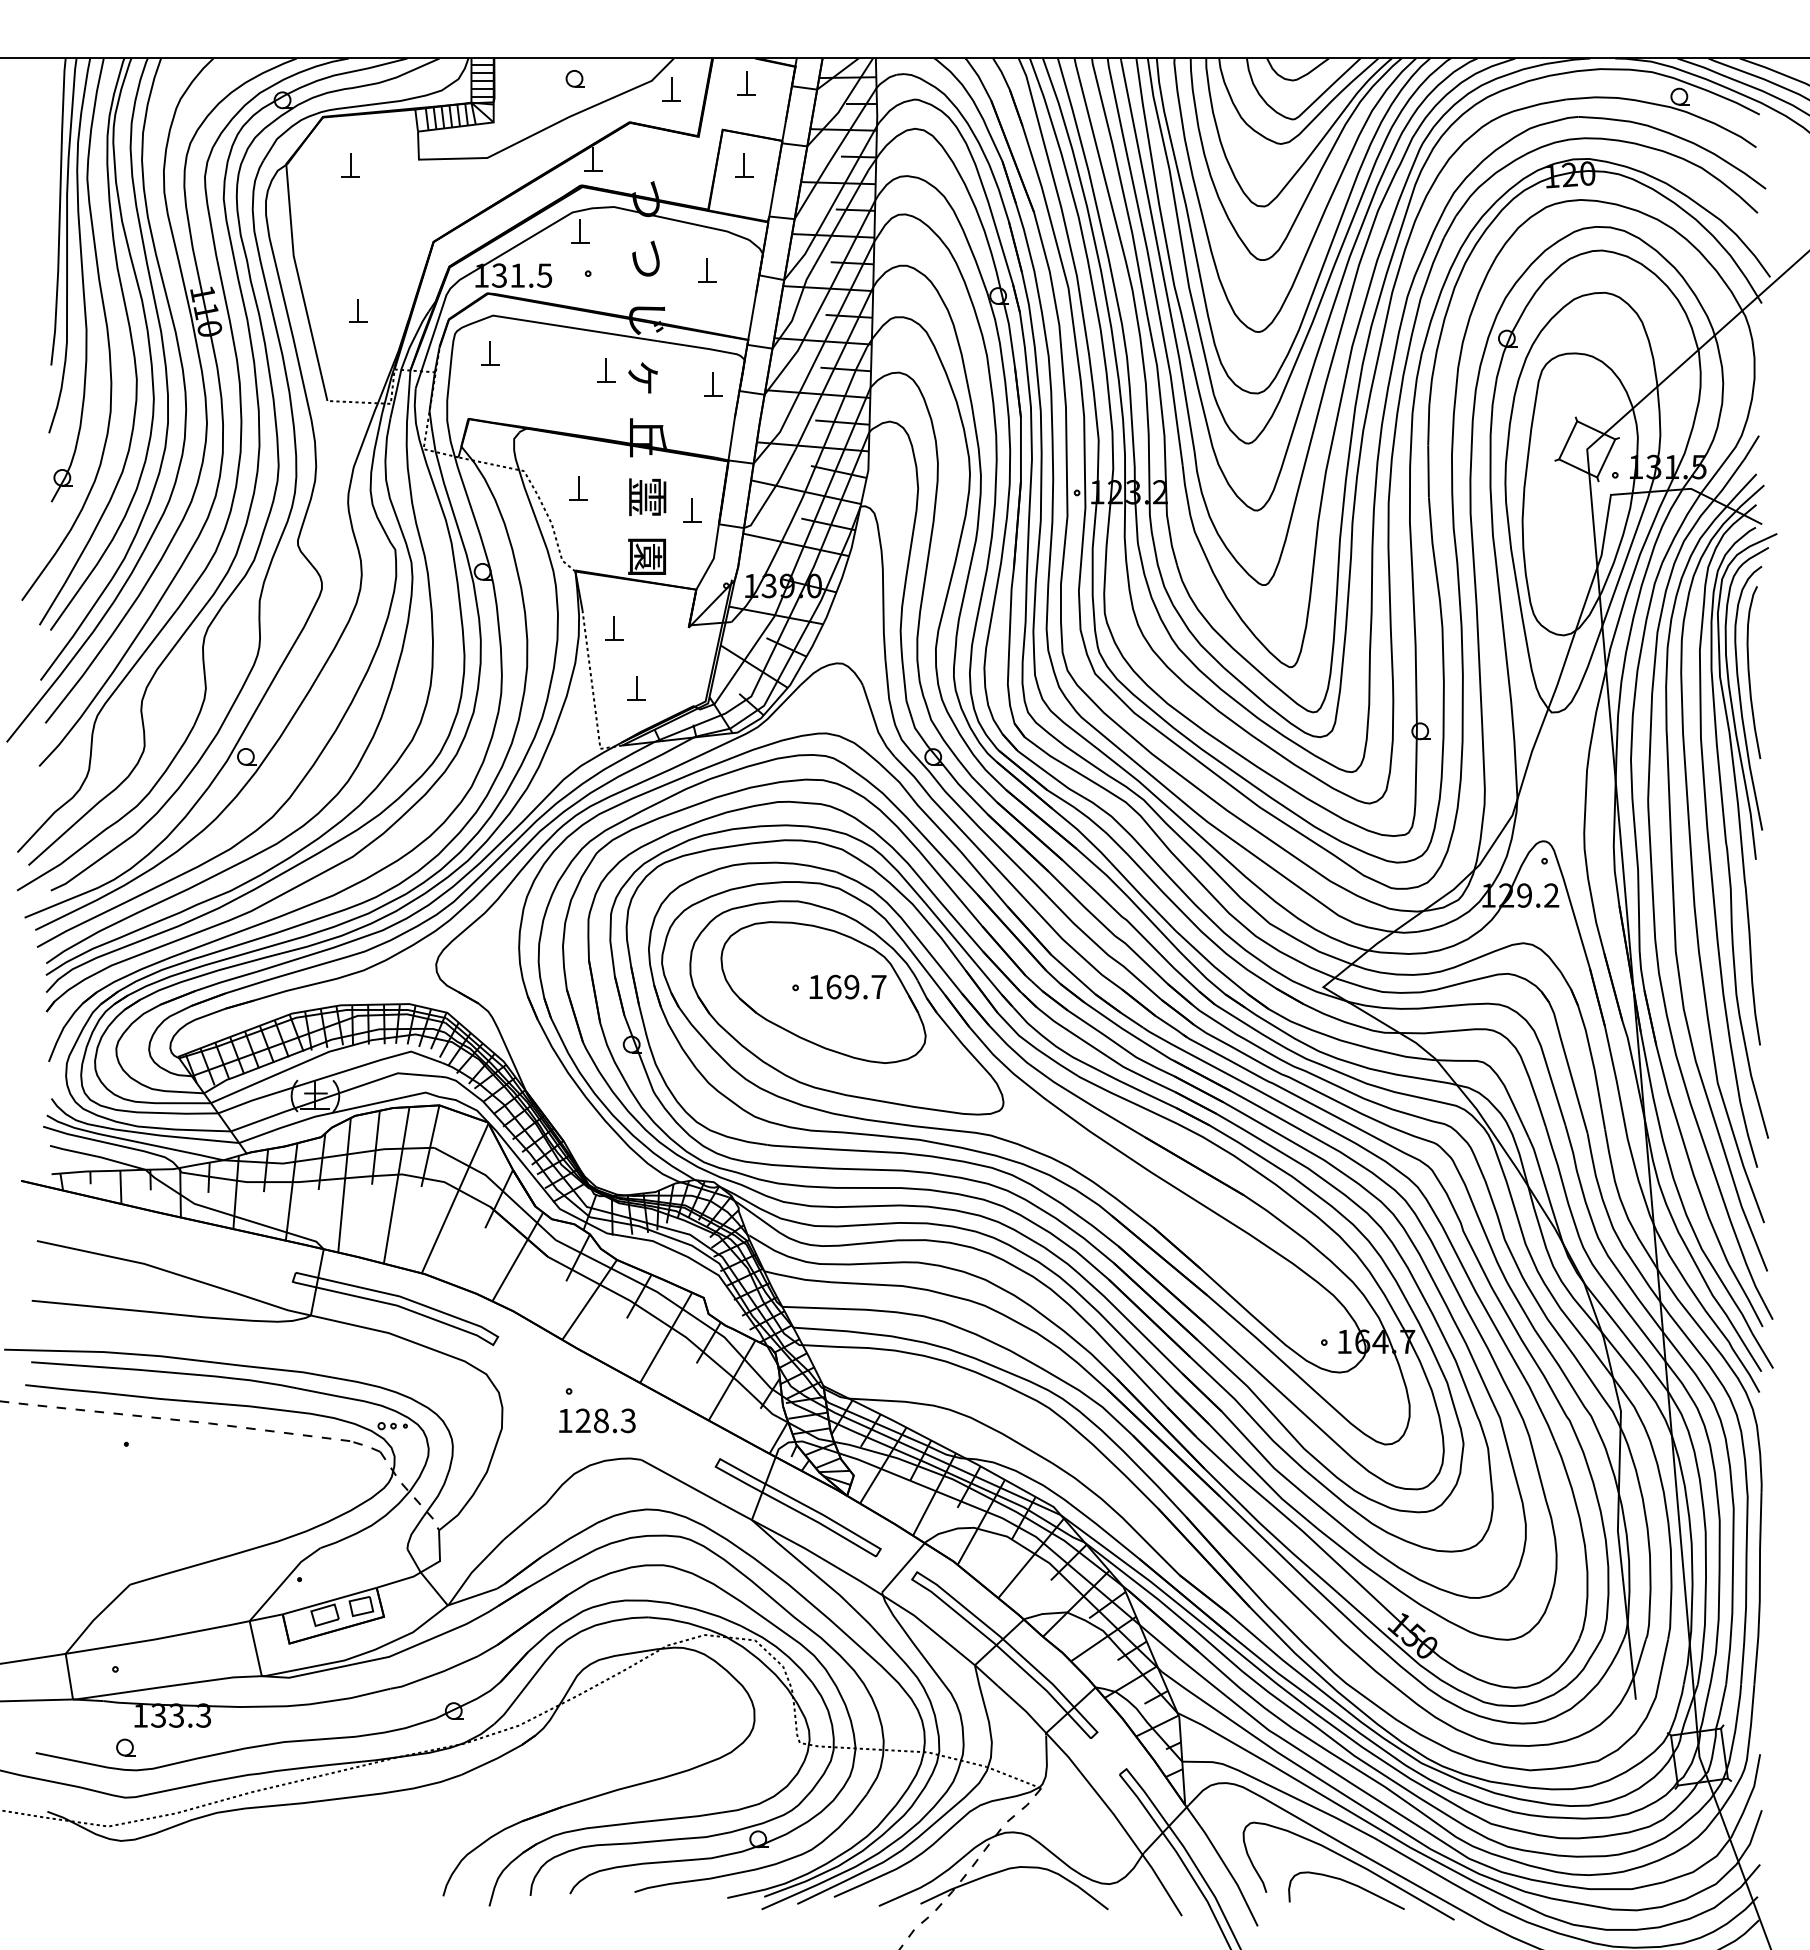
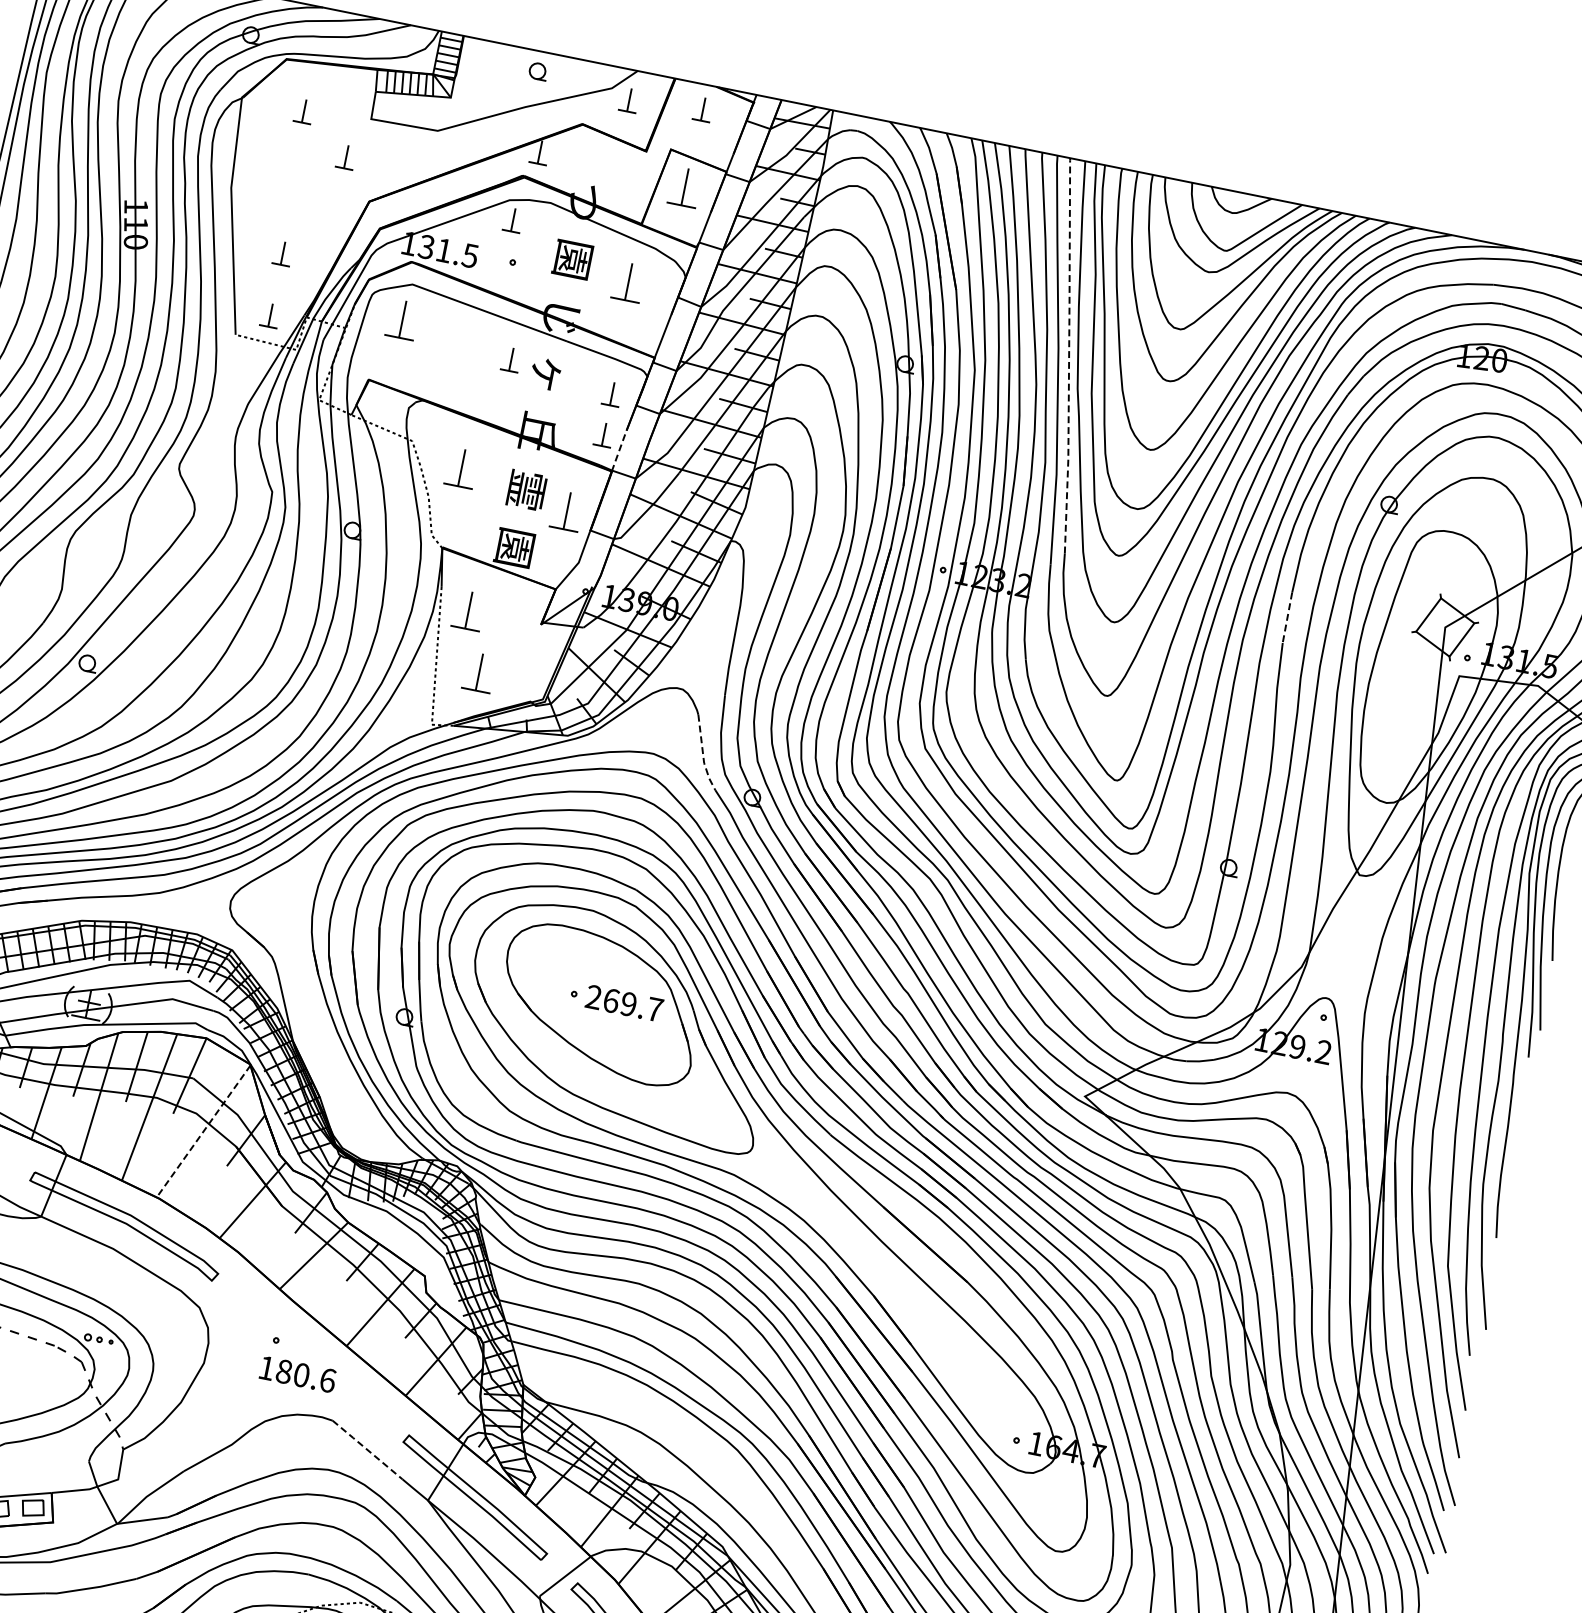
part: (744, 165) -> (685, 188), size x1.6
part: (401, 202) -> (346, 157), added
line: (1159, 255) -> (1069, 356), solid -> dashed
text: (647, 258) -> (573, 259), つ -> 園
part: (707, 270) -> (628, 282), size x1.6
part: (490, 353) -> (402, 320), size x1.6
part: (358, 374) -> (270, 315), added
part: (713, 426) -> (604, 434), added
line: (731, 439) -> (619, 450), solid -> dashed
line: (1428, 471) -> (1287, 617), solid -> dashed
part: (578, 488) -> (461, 468), size x1.6
part: (692, 510) -> (567, 512), size x1.6
part: (614, 628) -> (469, 611), size x1.6
part: (636, 688) -> (478, 673), size x1.6
line: (875, 724) -> (702, 754), solid -> dashed
text: (815, 986) -> (593, 996), 169.7 -> 269.7
line: (454, 1198) -> (202, 1131), solid -> dashed
text: (605, 1420) -> (305, 1375), 128.3 -> 180.6
line: (681, 1481) -> (367, 1449), solid -> dashed

